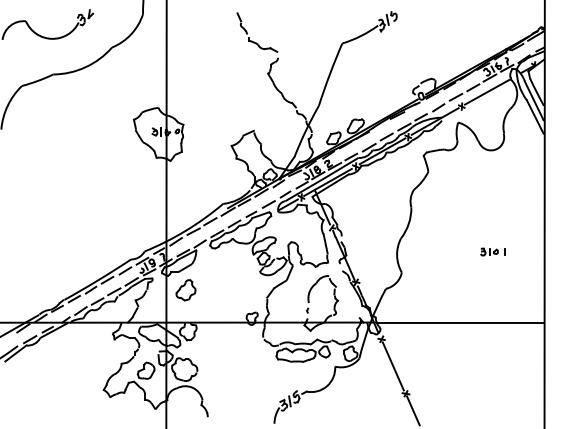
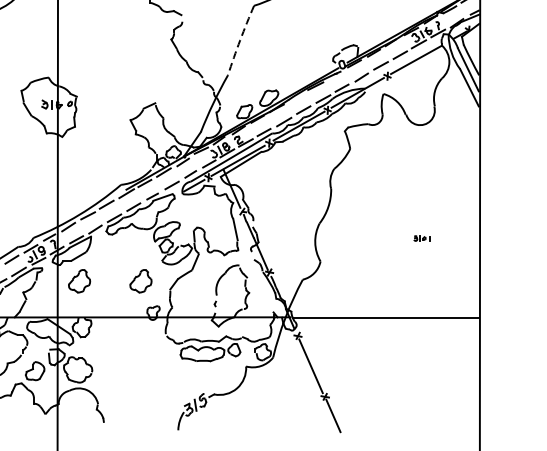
arc: (329, 74) -> (239, 40), solid -> dashed
part: (492, 251) -> (421, 237), size x0.6
part: (240, 290) -> (140, 281), added

